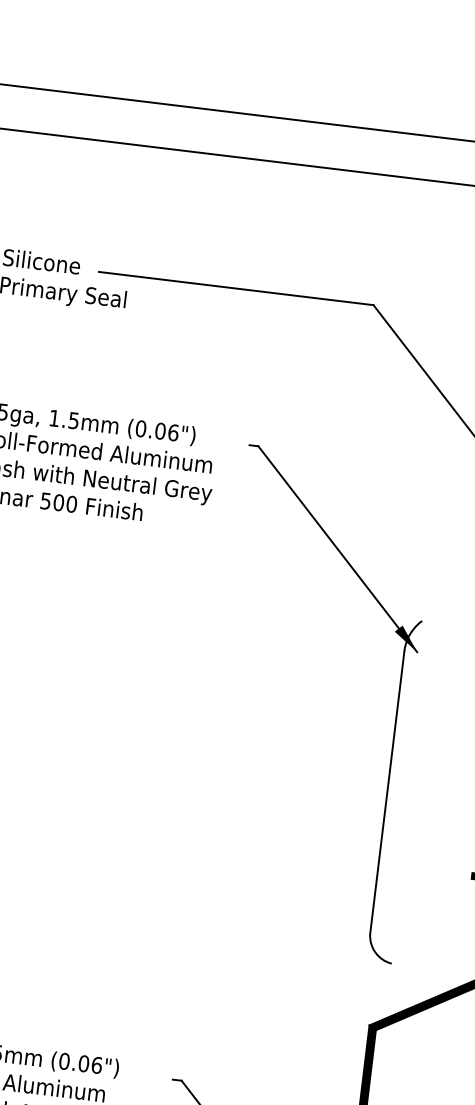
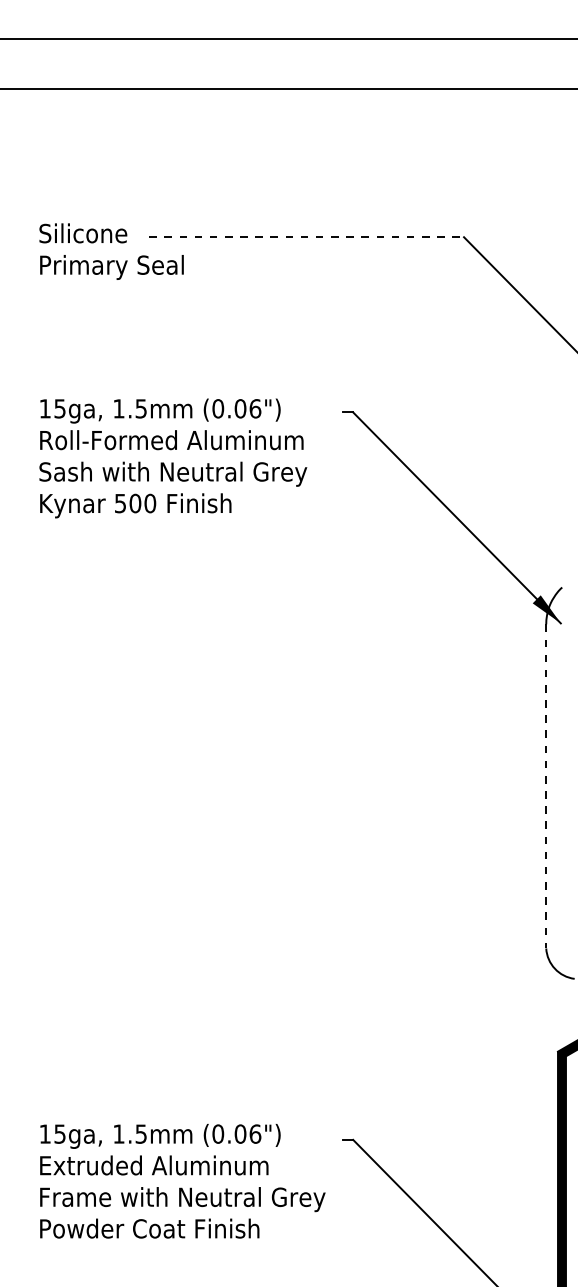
line: (236, 288) -> (307, 237), solid -> dashed
line: (387, 792) -> (546, 786), solid -> dashed

